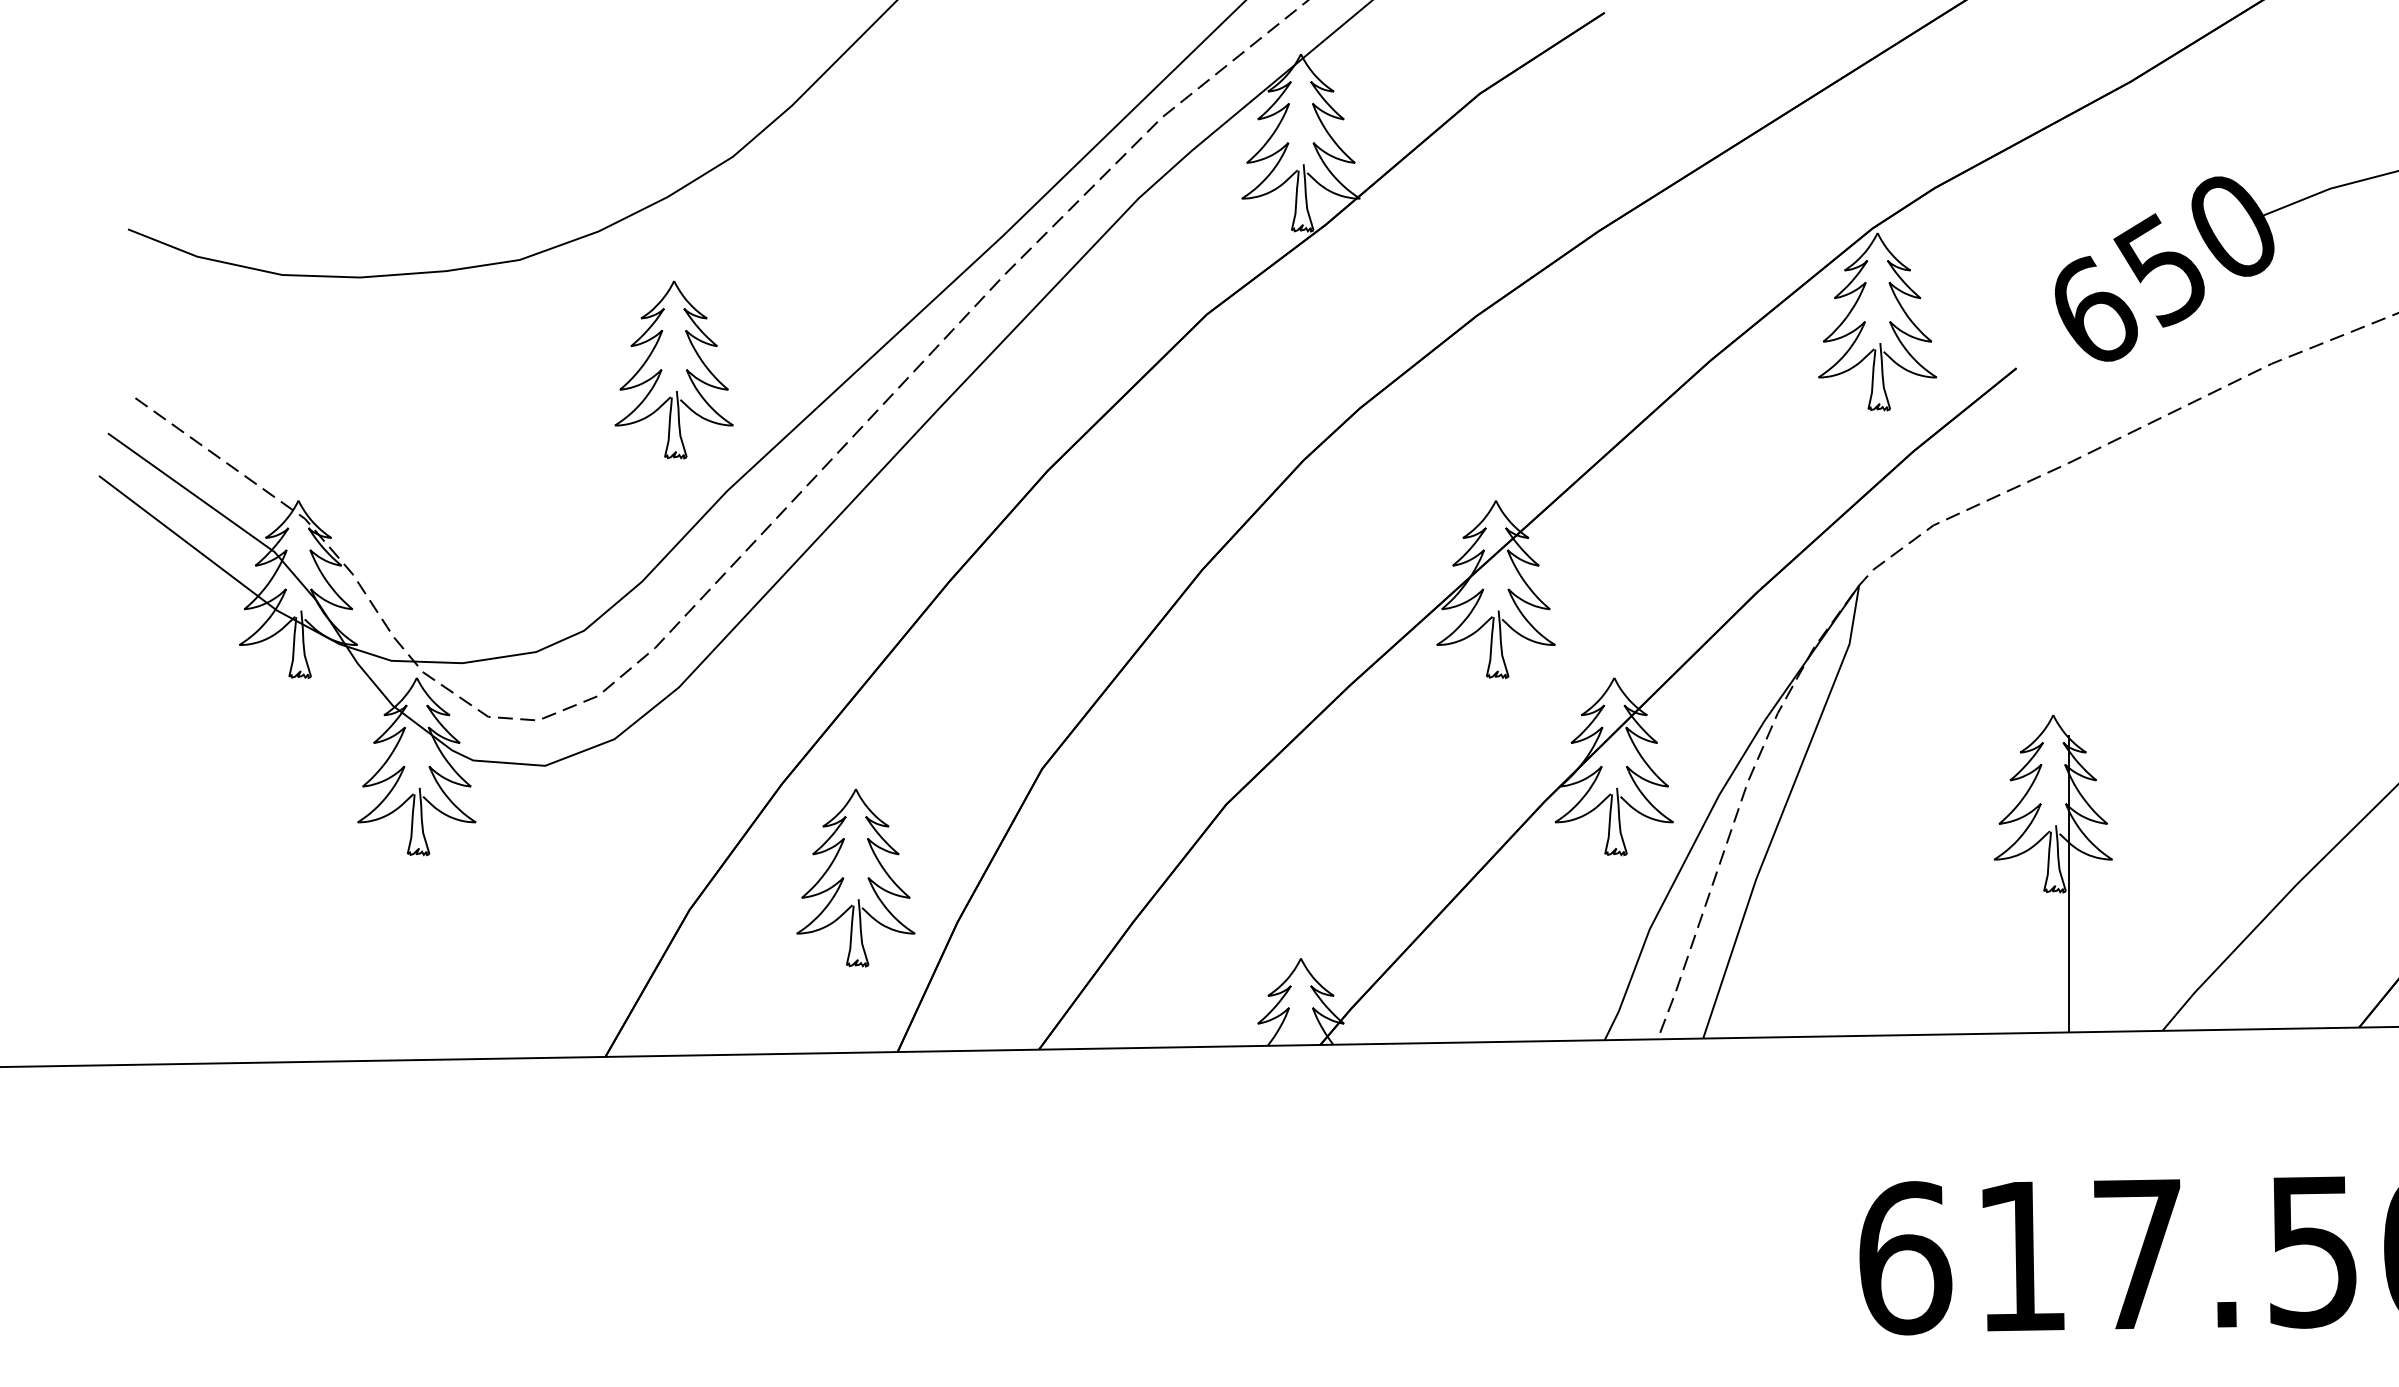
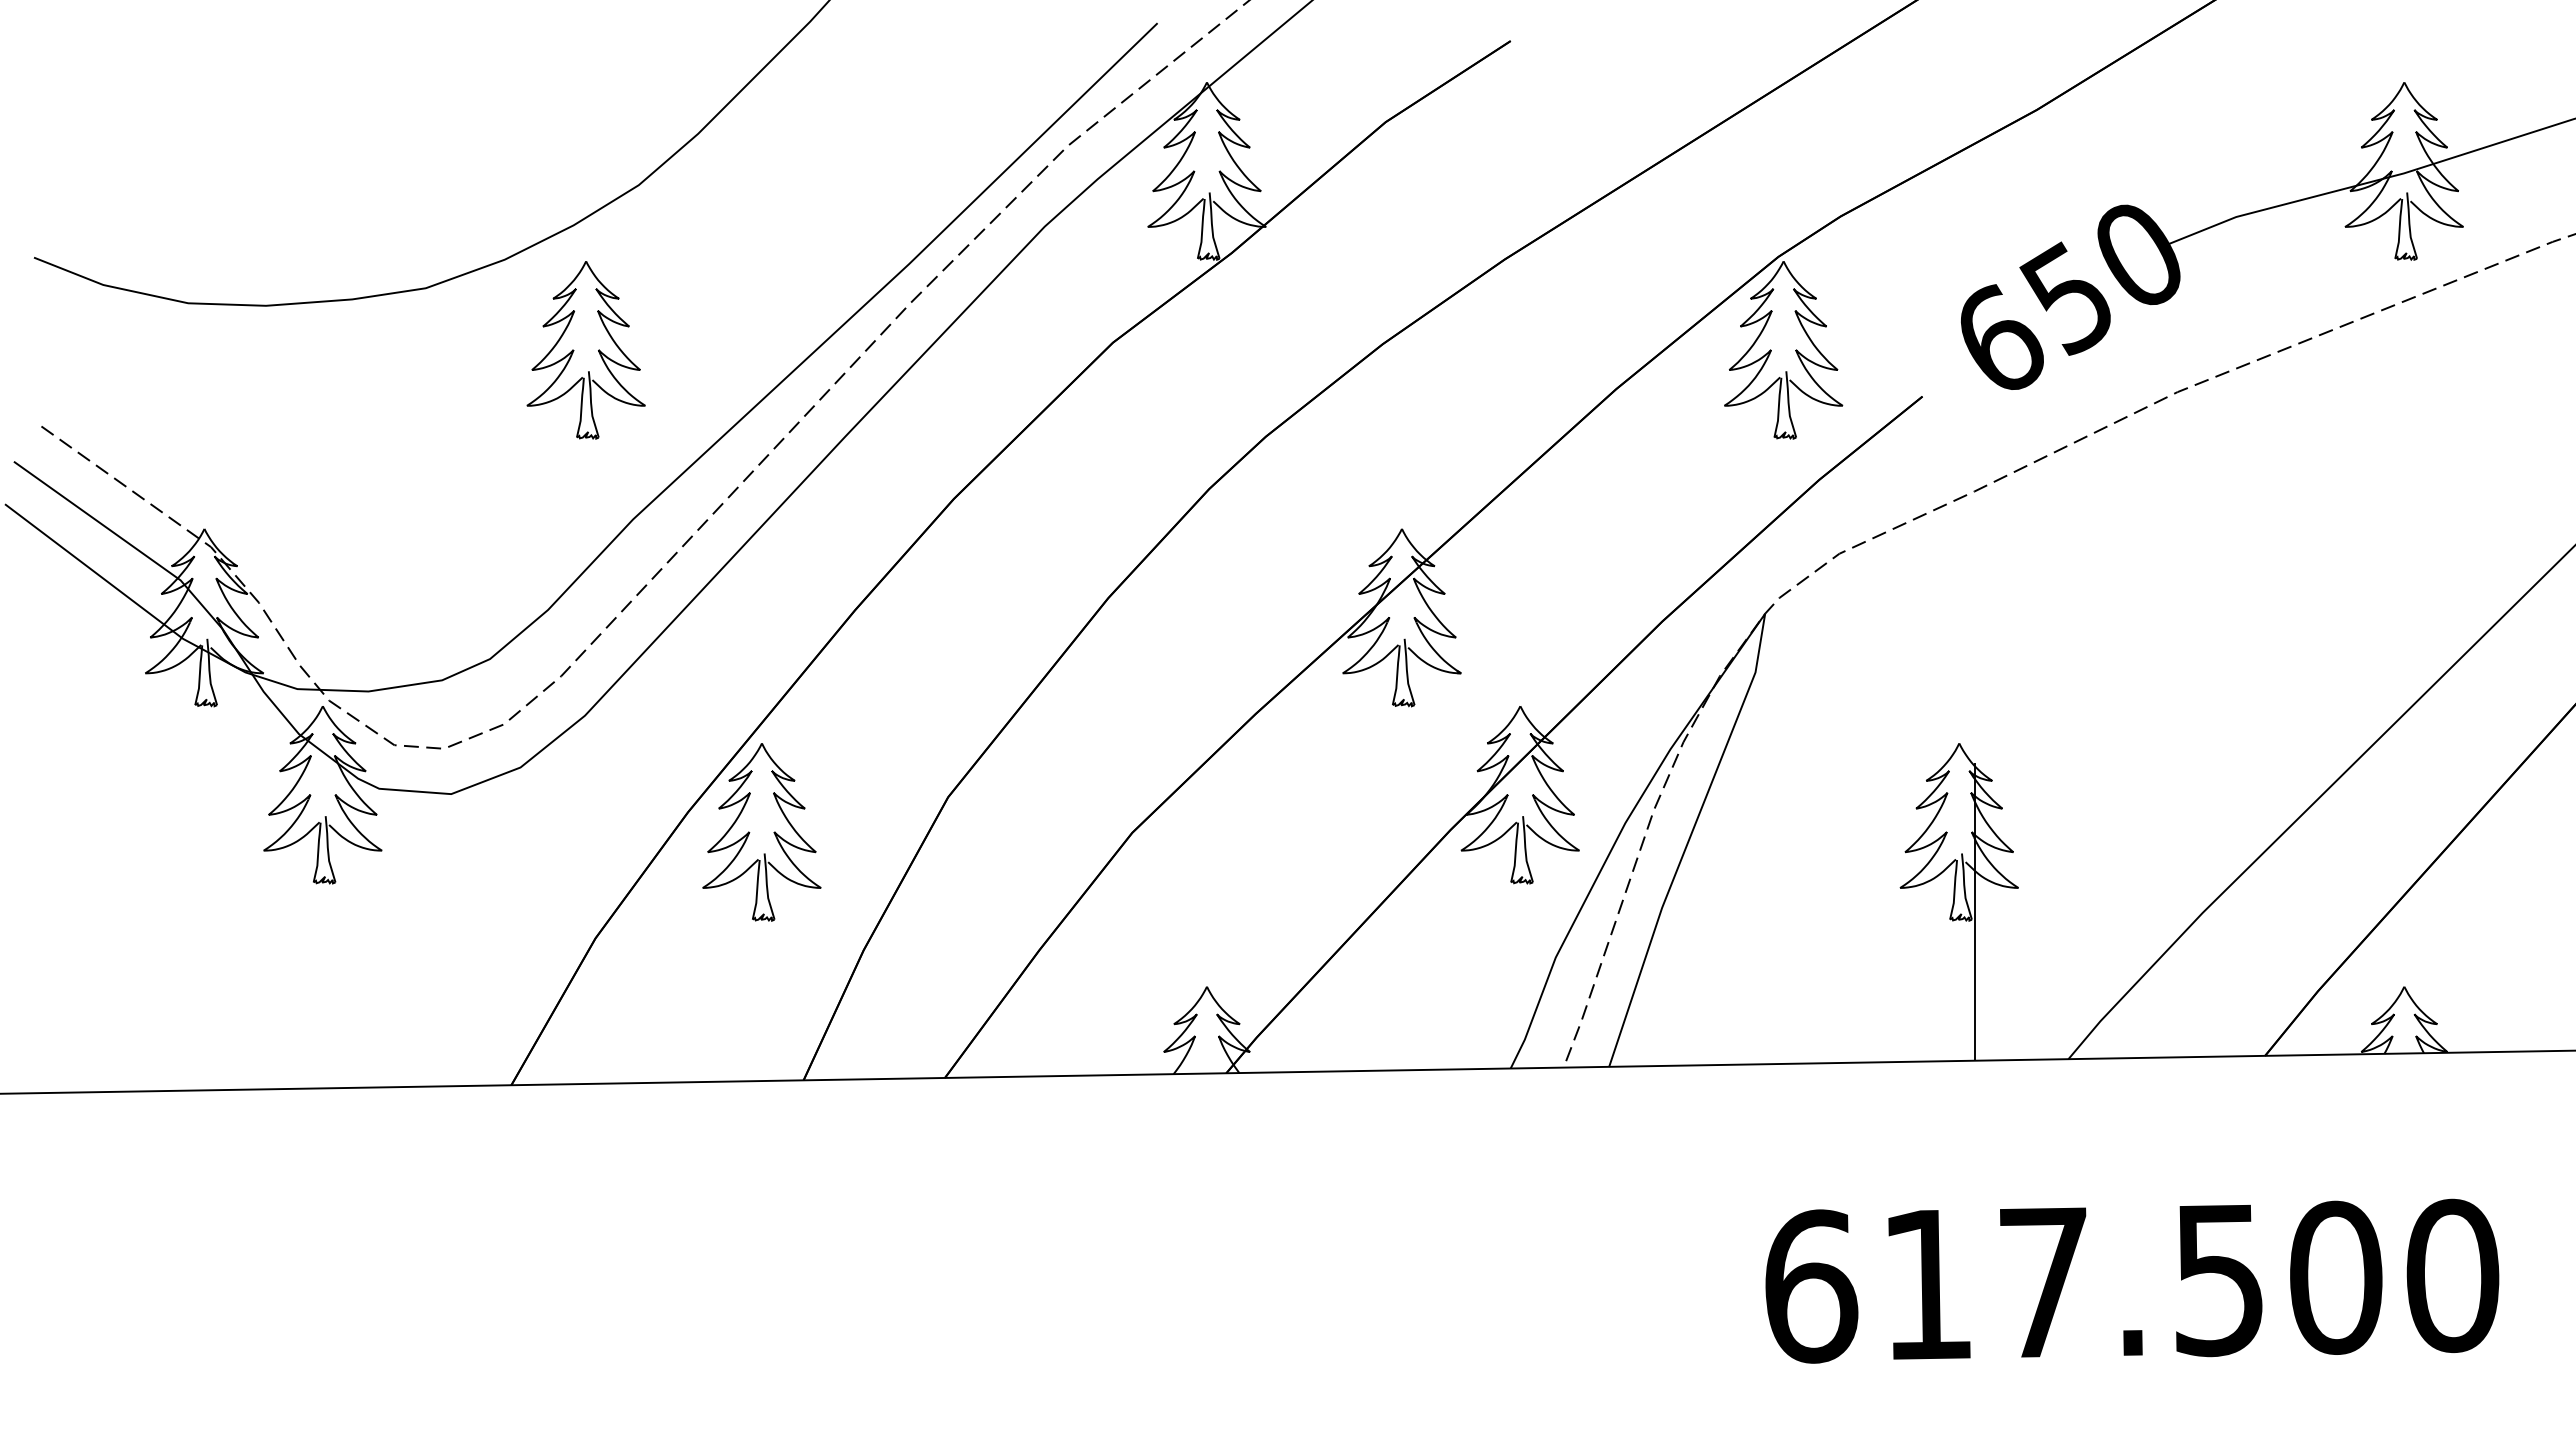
part: (662, 370) -> (574, 350), moved
part: (855, 878) -> (761, 832), moved

